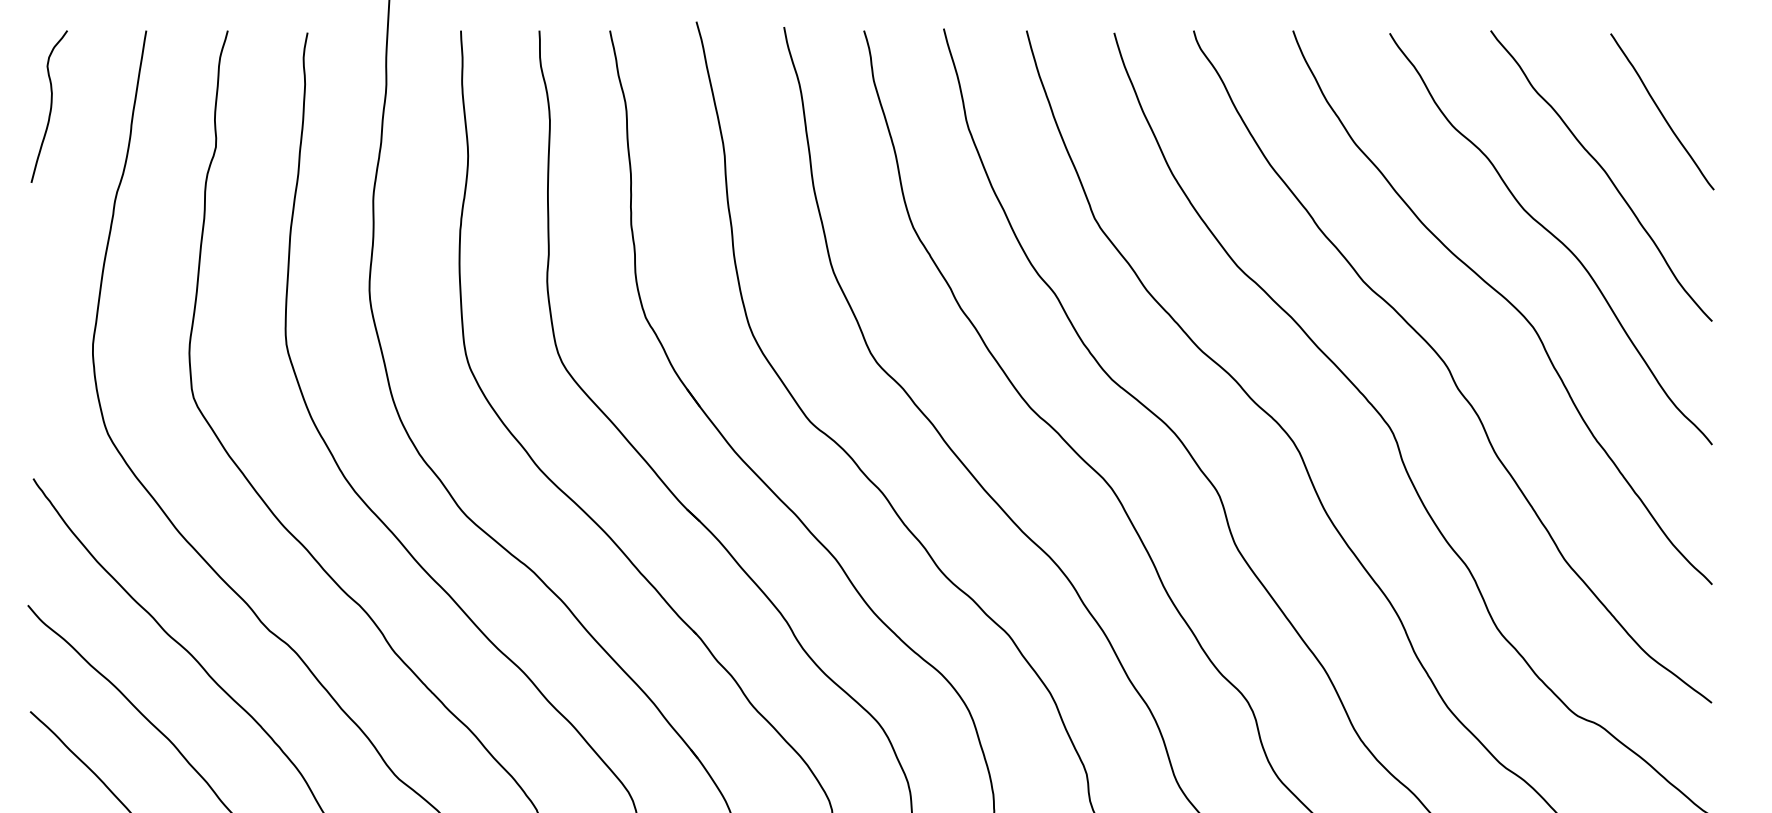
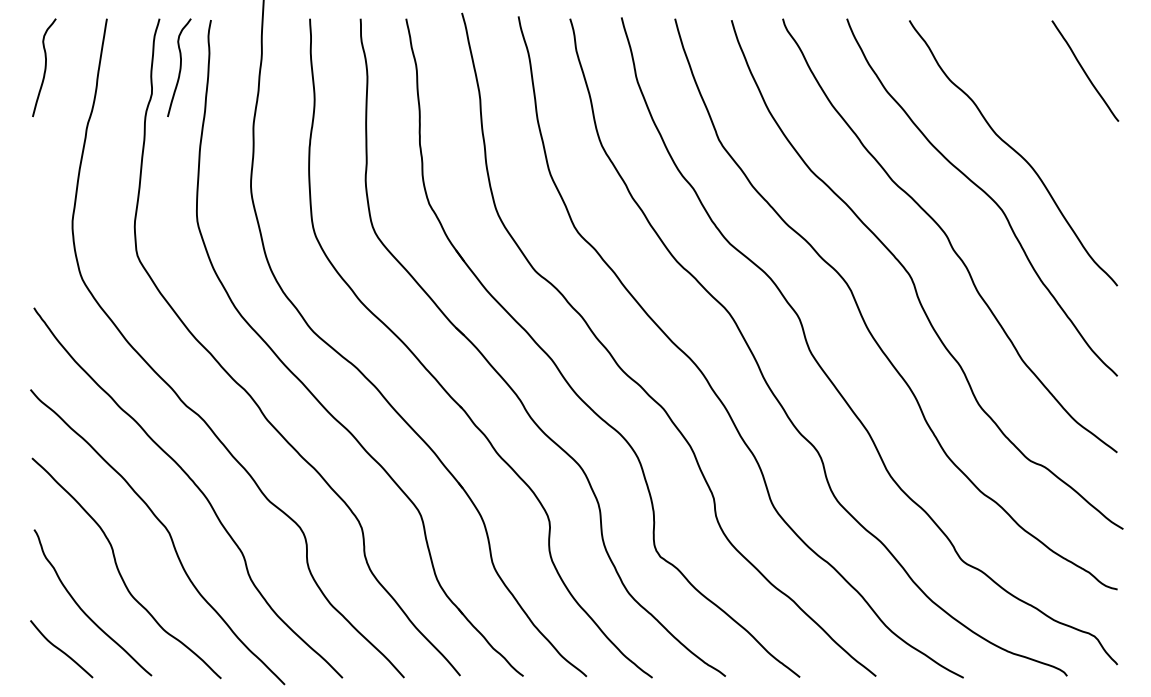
curve: (258, 106) -> (179, 67), added
curve: (1603, 172) -> (1047, 110), removed

